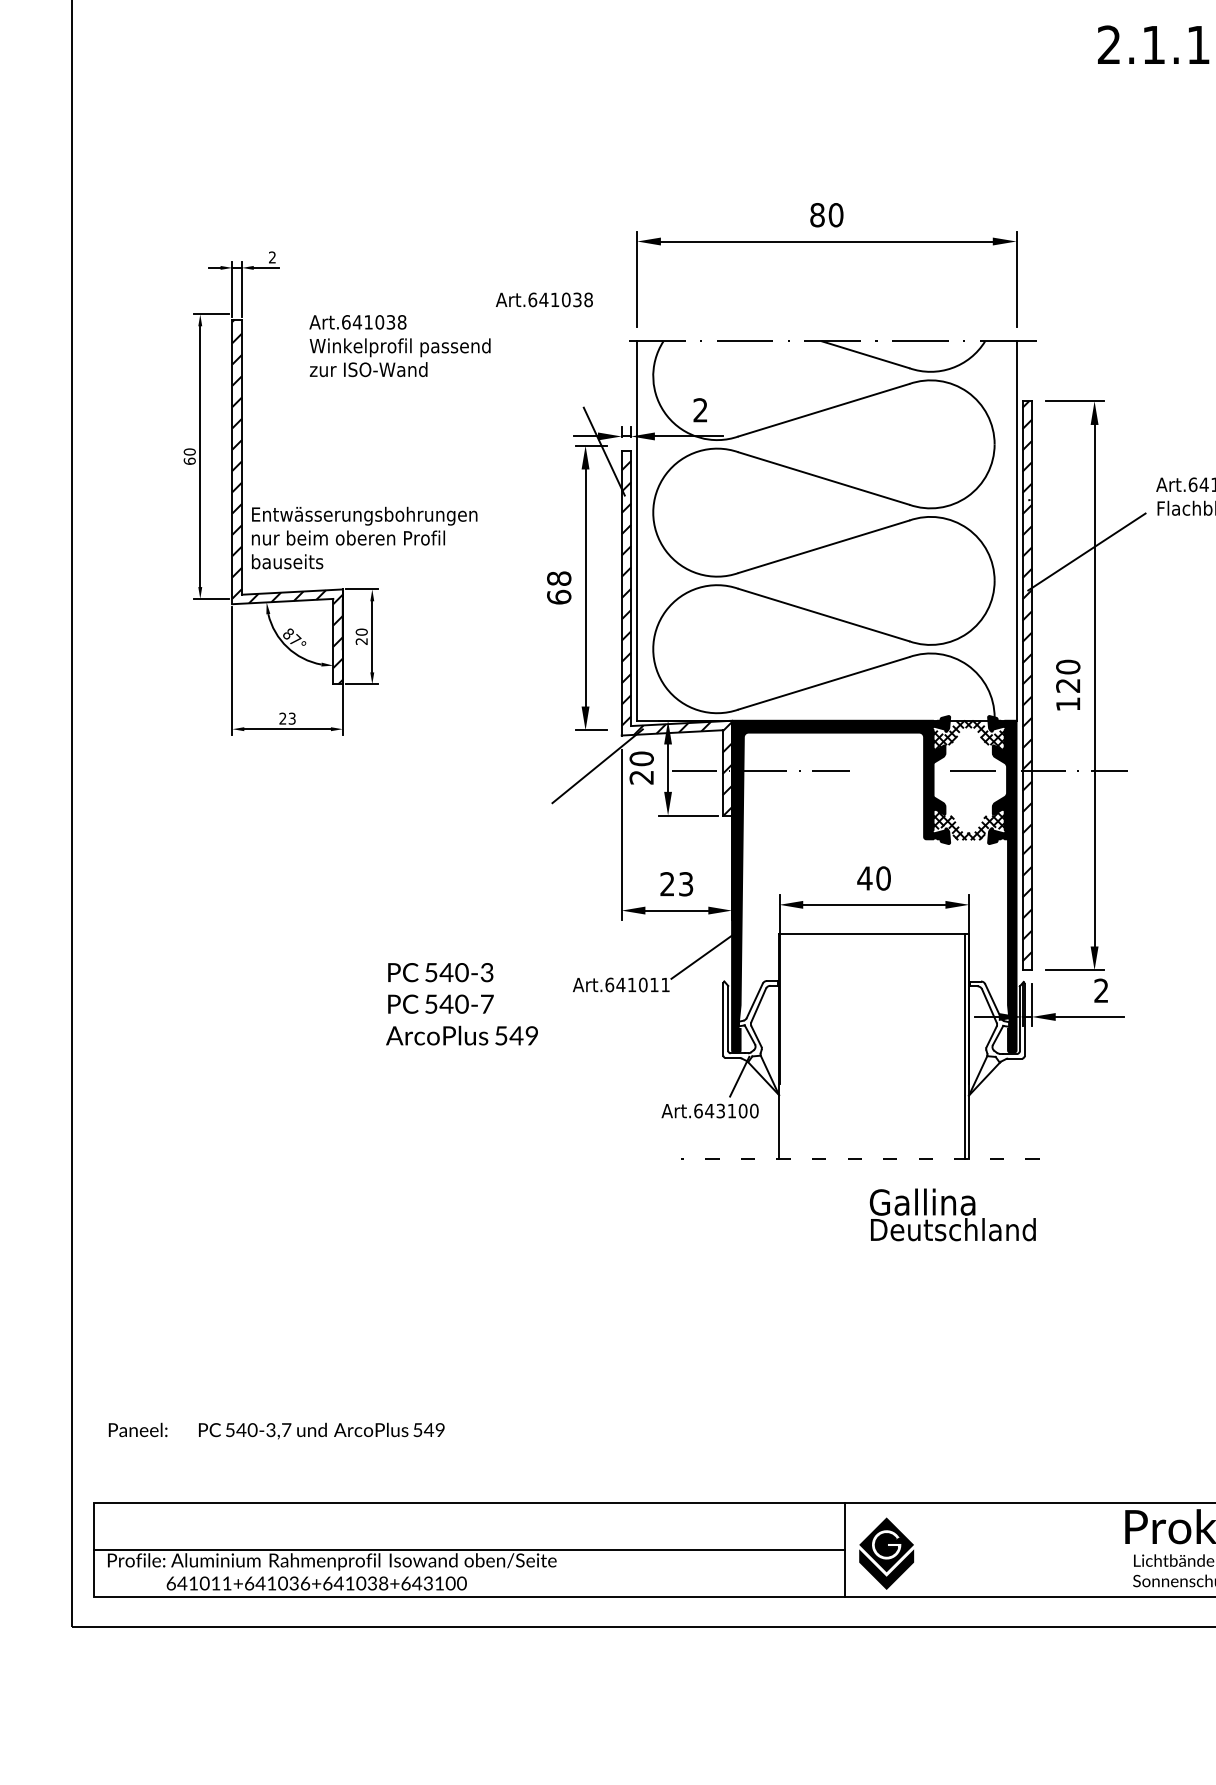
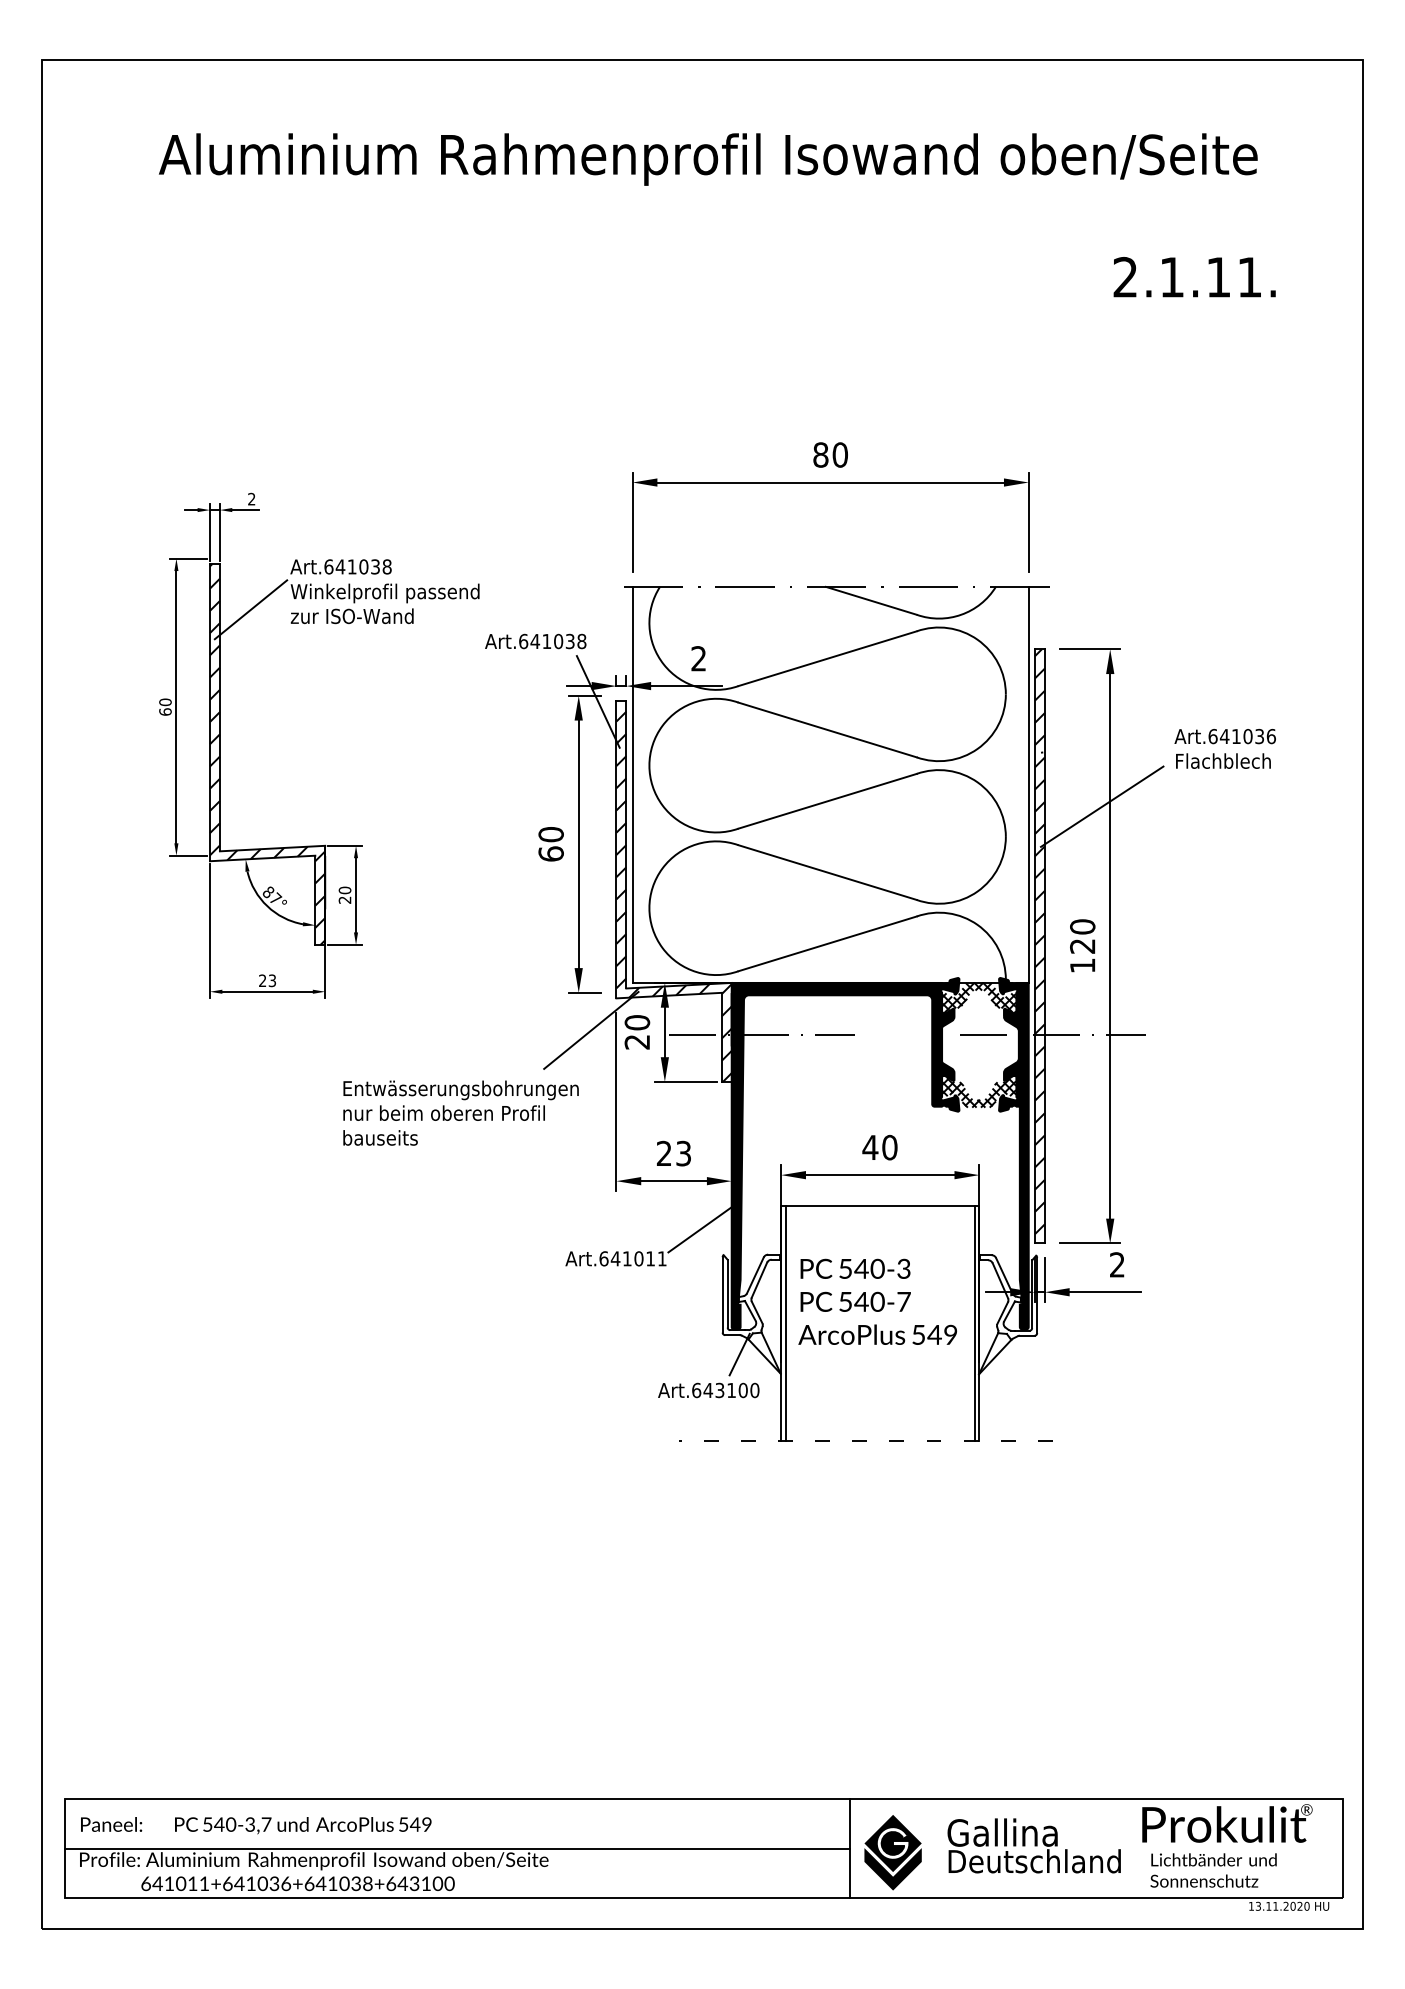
text: (544, 299) -> (535, 641), moved
line: (271, 363) -> (250, 609), added
text: (364, 537) -> (460, 1112), moved
text: (558, 578) -> (550, 834), 68 -> 60
text: (461, 1003) -> (877, 1301), moved
line: (783, 1045) -> (785, 1322), added
text: (952, 1214) -> (1033, 1845), moved
text: (276, 1430) -> (256, 1825), moved

